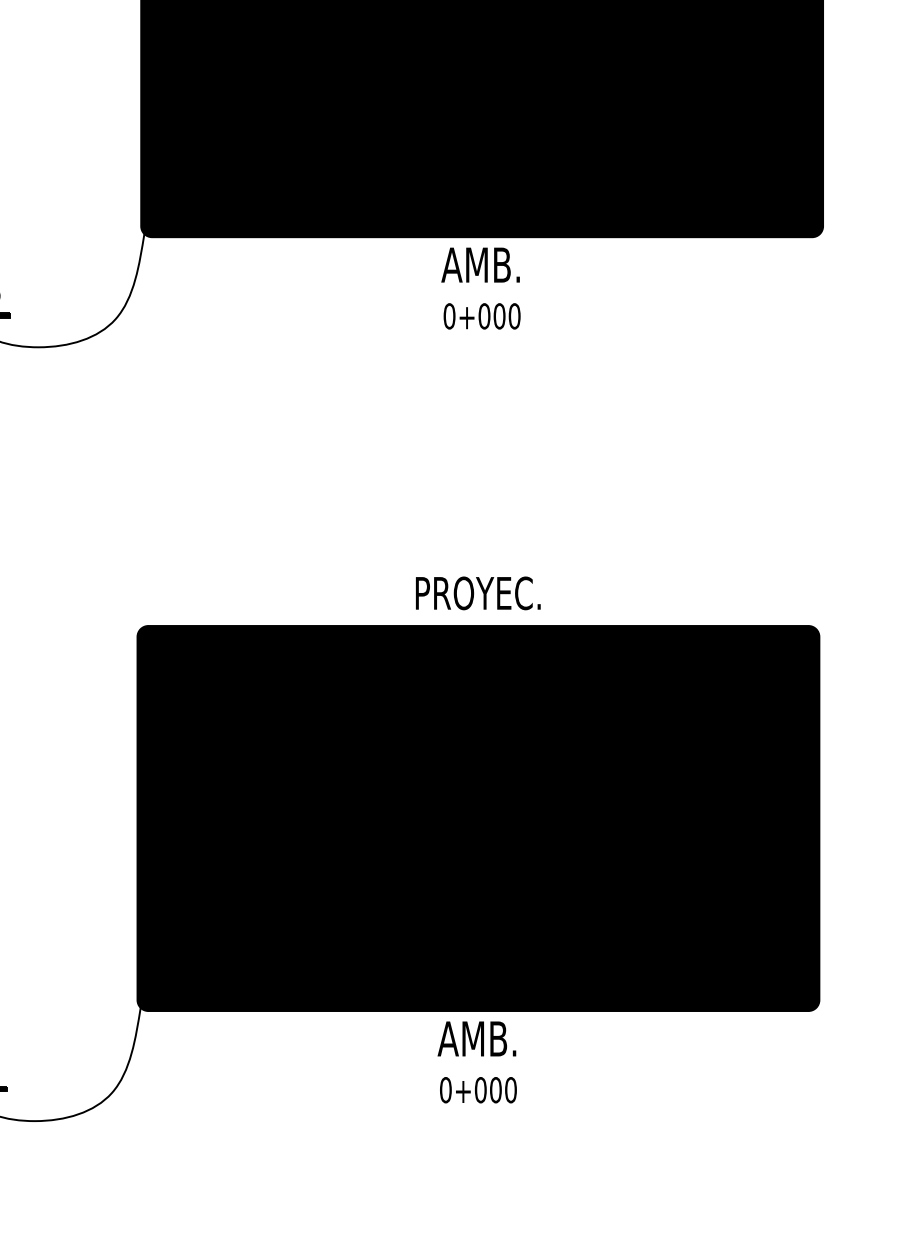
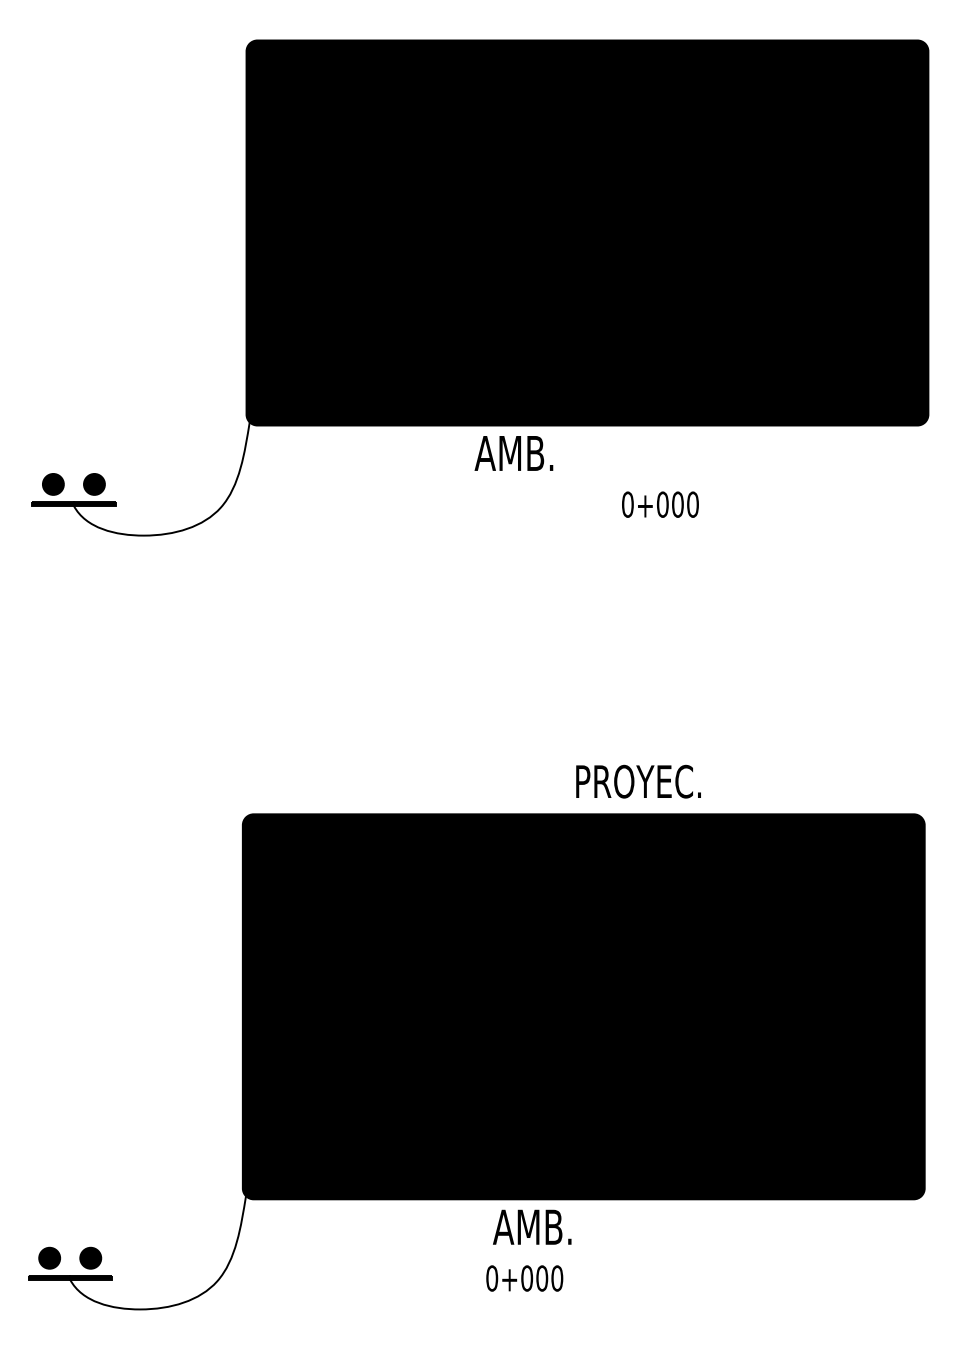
text: (480, 265) -> (513, 453), moved
text: (482, 316) -> (660, 504), moved
text: (478, 593) -> (638, 781), moved
text: (477, 1038) -> (532, 1226), moved
text: (478, 1090) -> (524, 1278), moved

